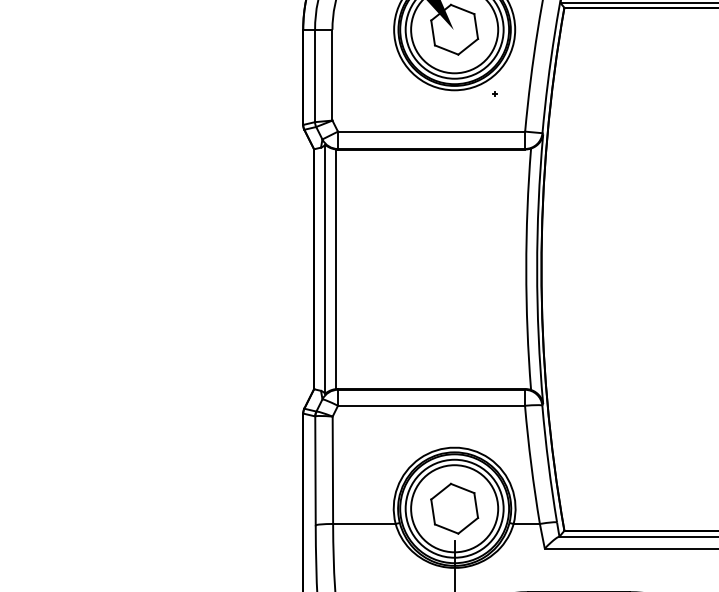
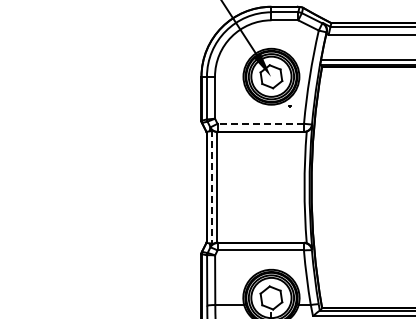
line: (430, 130) -> (260, 123), solid -> dashed
line: (324, 269) -> (211, 187), solid -> dashed

